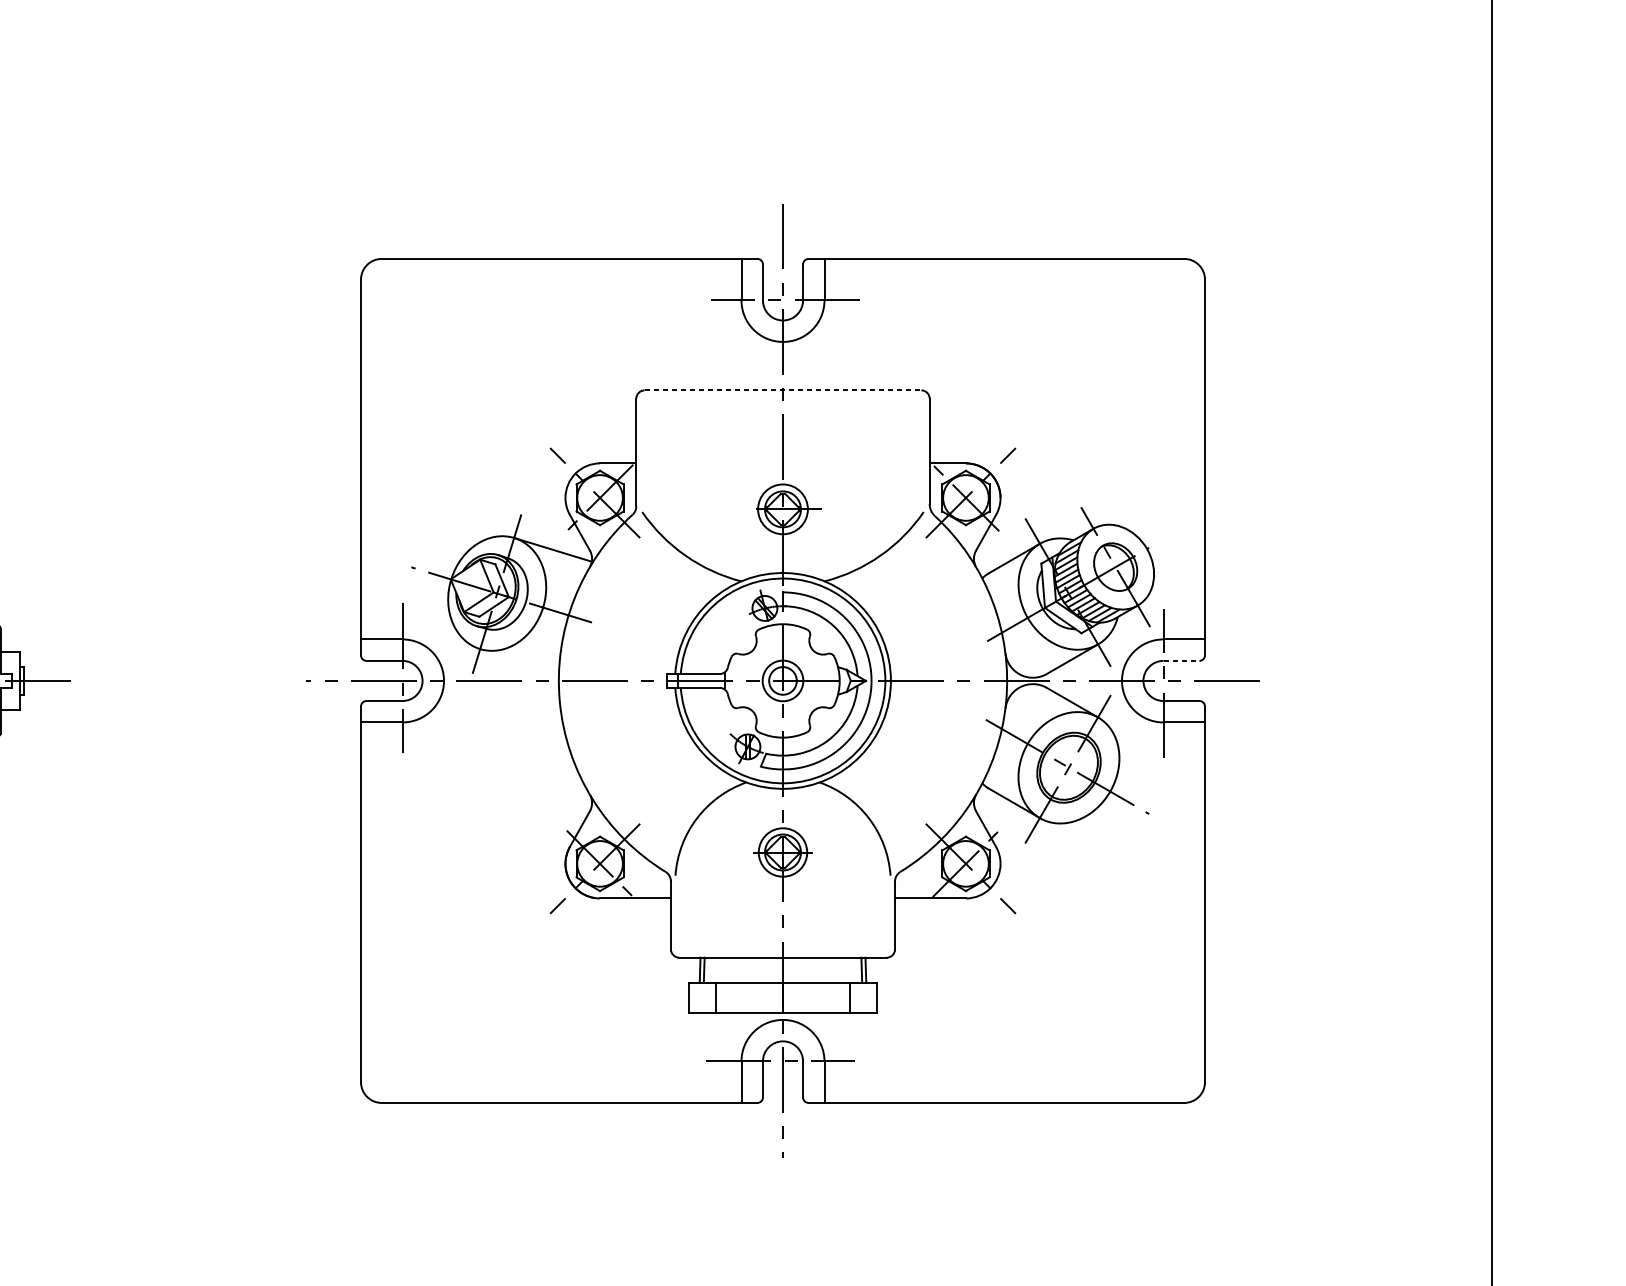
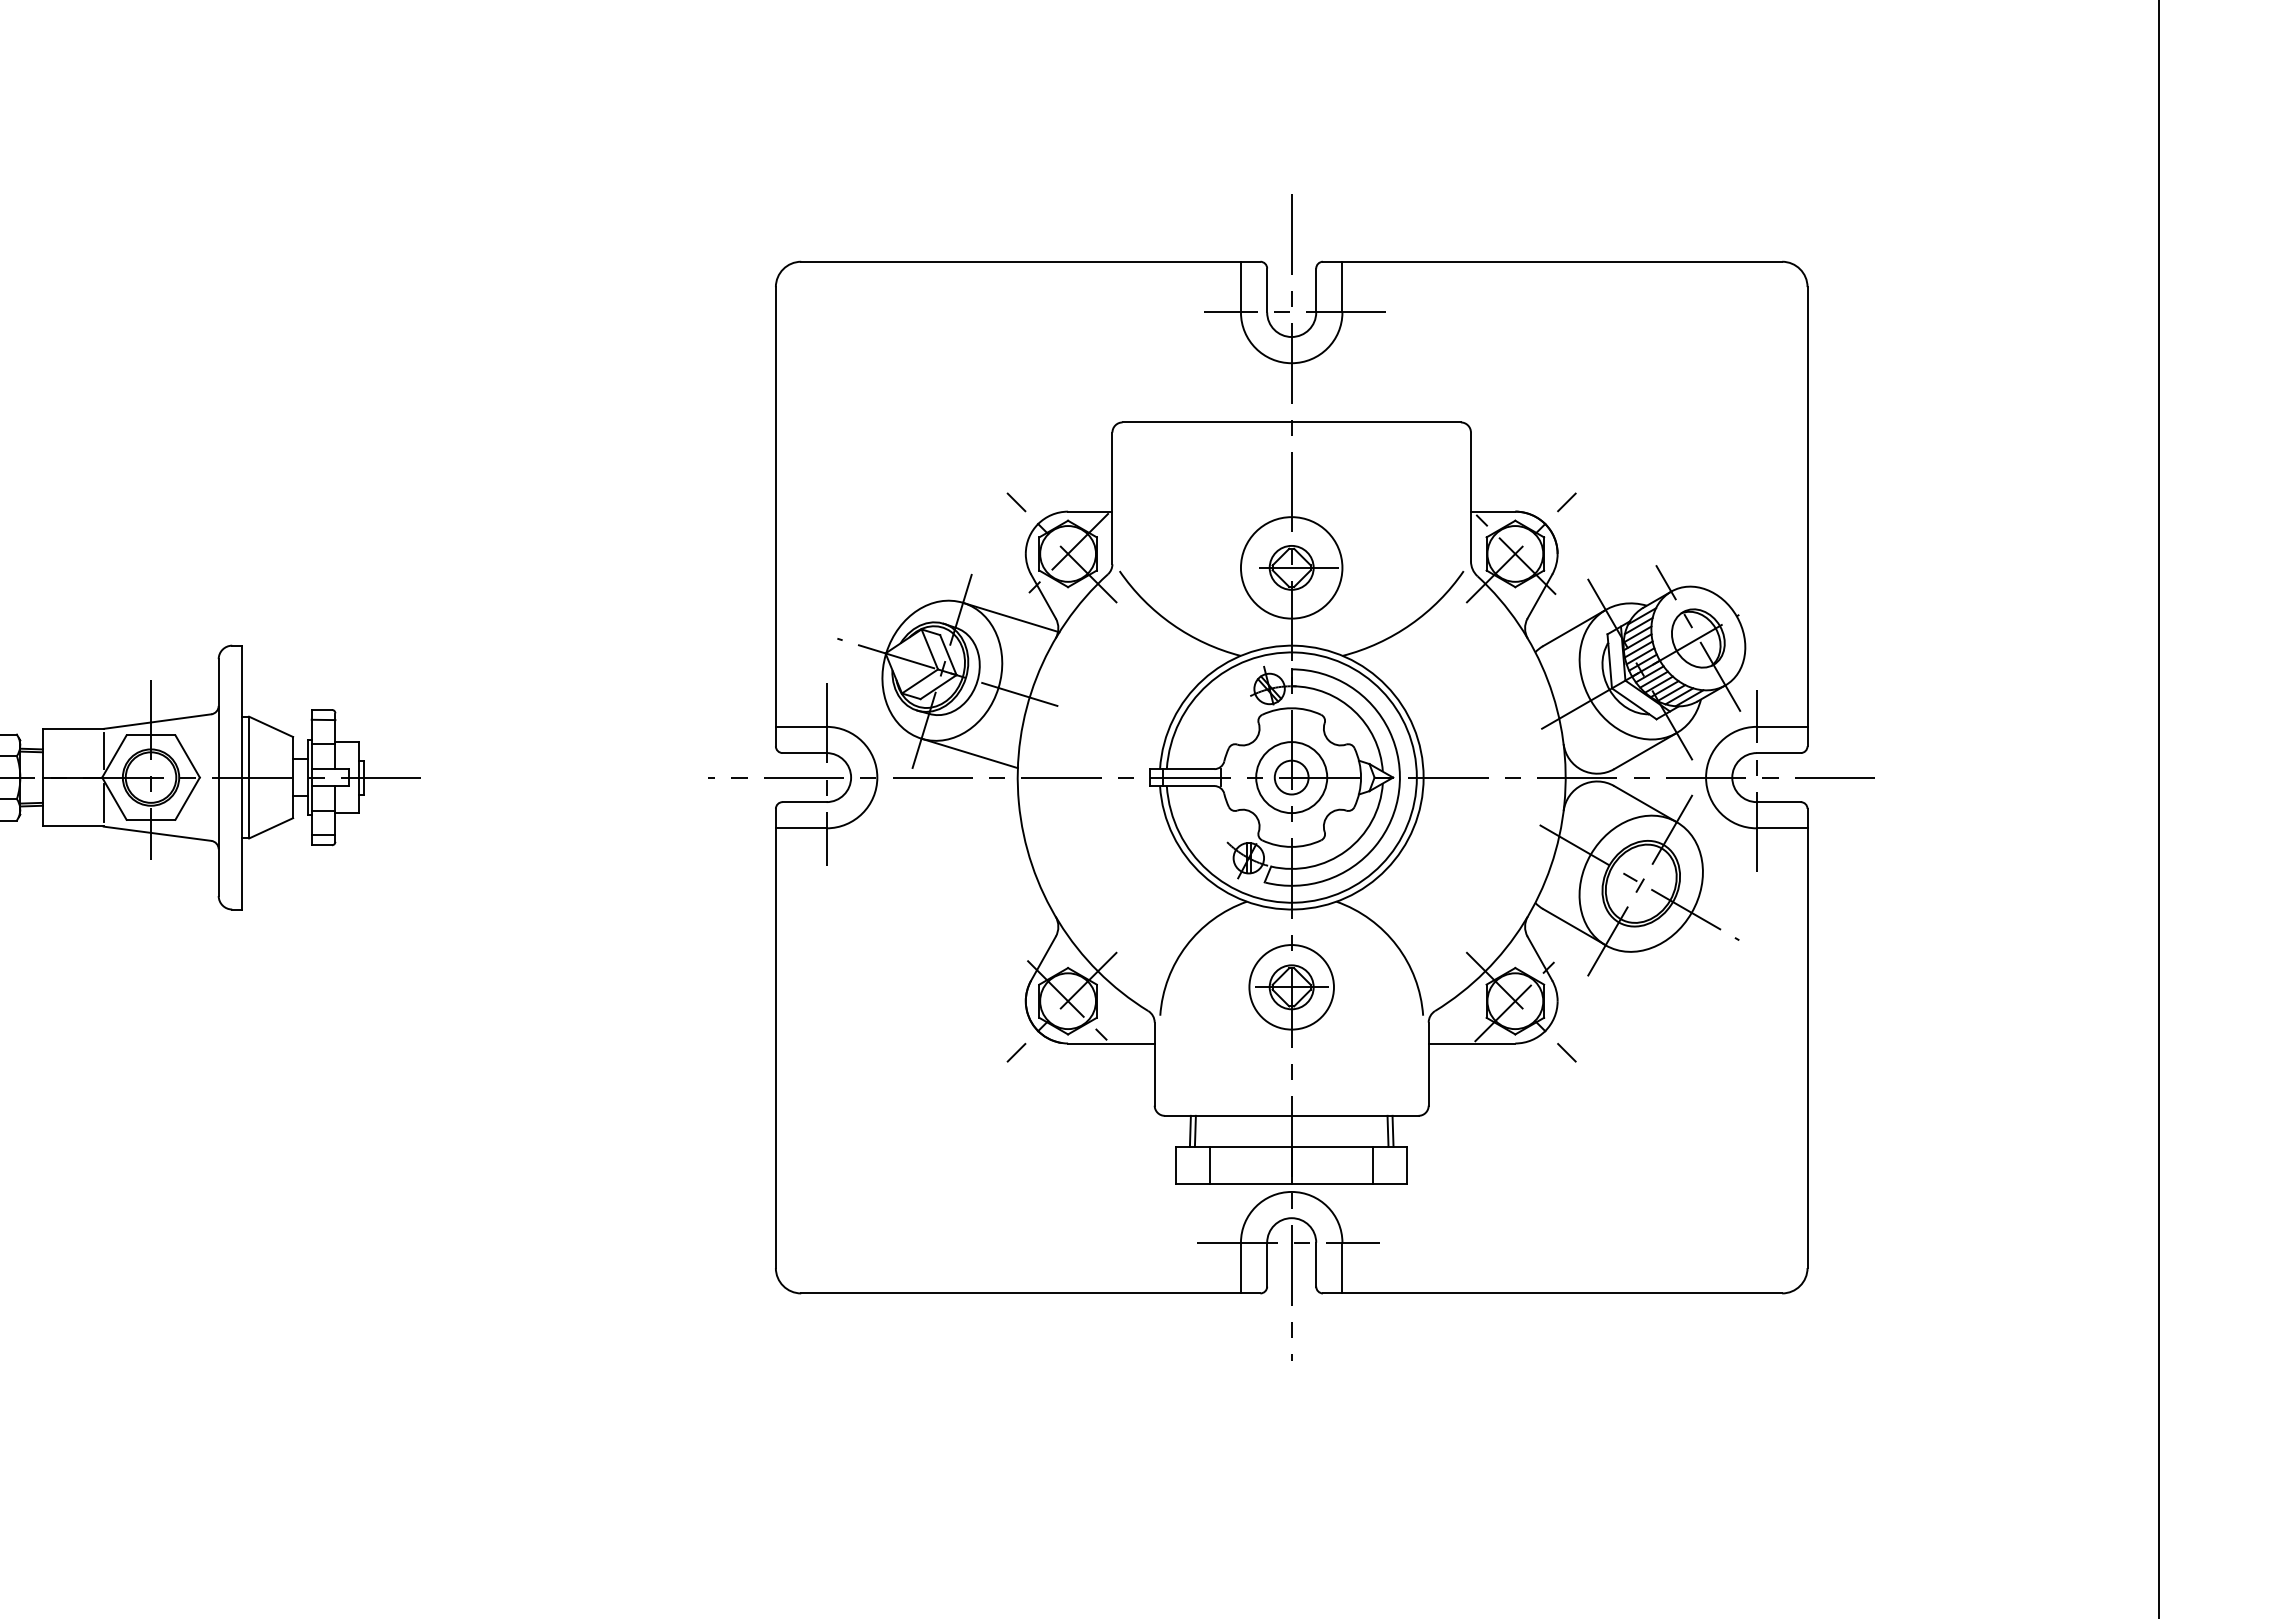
line: (783, 390) -> (1292, 422), dashed -> solid
circle: (782, 509) -> (1291, 567), size x1.67
line: (519, 661) -> (969, 753), added
line: (1181, 661) -> (1778, 753), dashed -> solid
circle: (782, 680) -> (1291, 777), size x1.43
circle: (782, 852) -> (1291, 987), size x1.43

